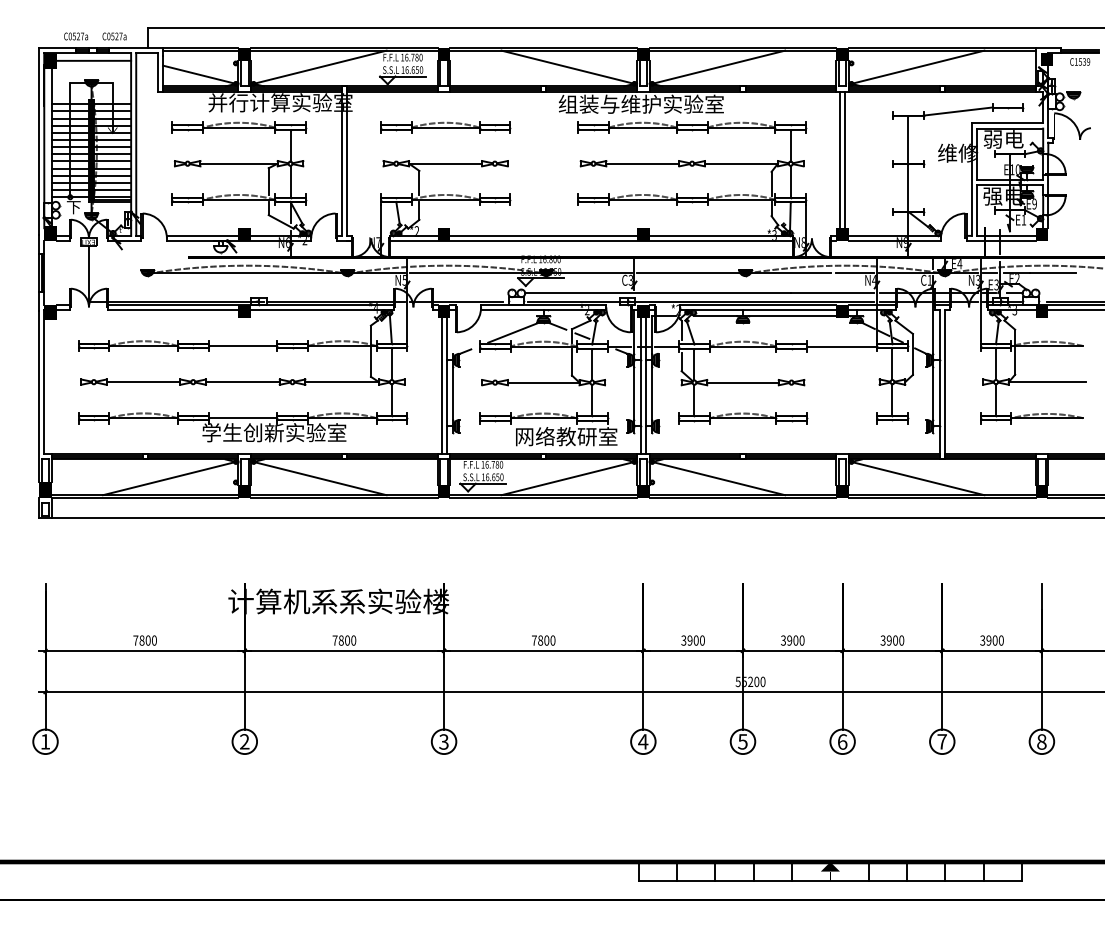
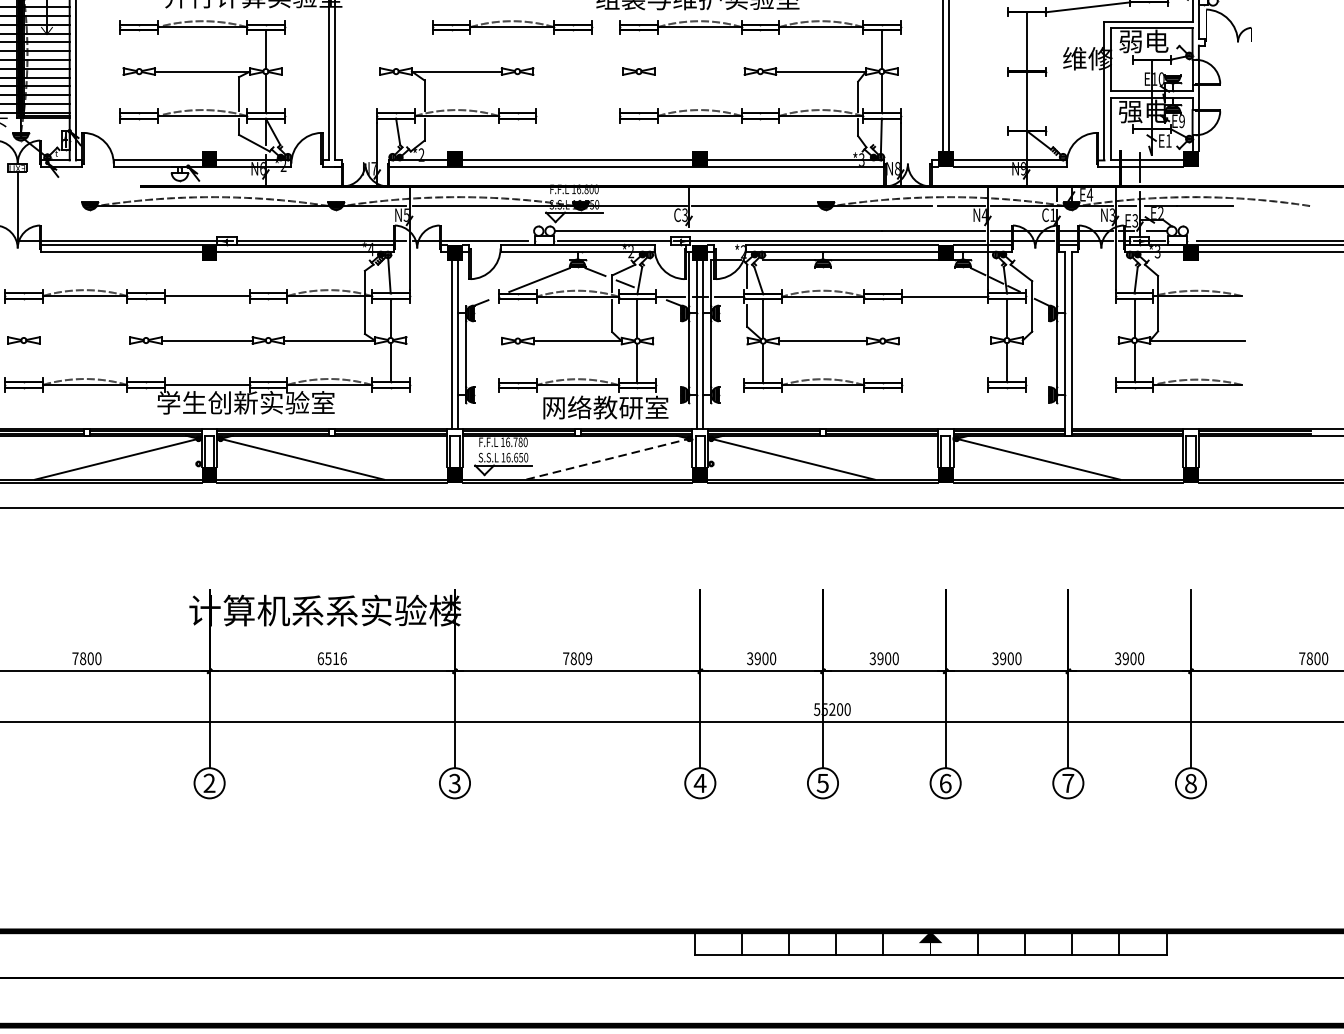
part: (445, 127) -> (512, 26), moved
line: (642, 163) -> (699, 71), removed
line: (143, 382) -> (84, 340), removed
line: (569, 478) -> (609, 459), solid -> dashed
text: (344, 640) -> (332, 658), 7800 -> 6516
text: (552, 640) -> (588, 658), 7800 -> 7809

